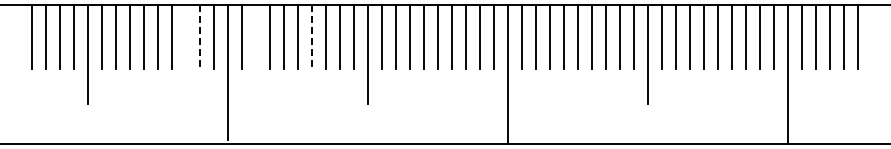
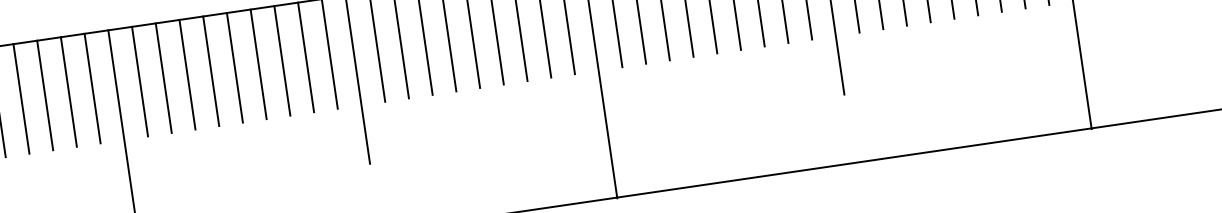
line: (186, 36) -> (45, 94), added
line: (256, 36) -> (164, 77), added
line: (200, 37) -> (69, 93), dashed -> solid
line: (312, 37) -> (259, 65), dashed -> solid

